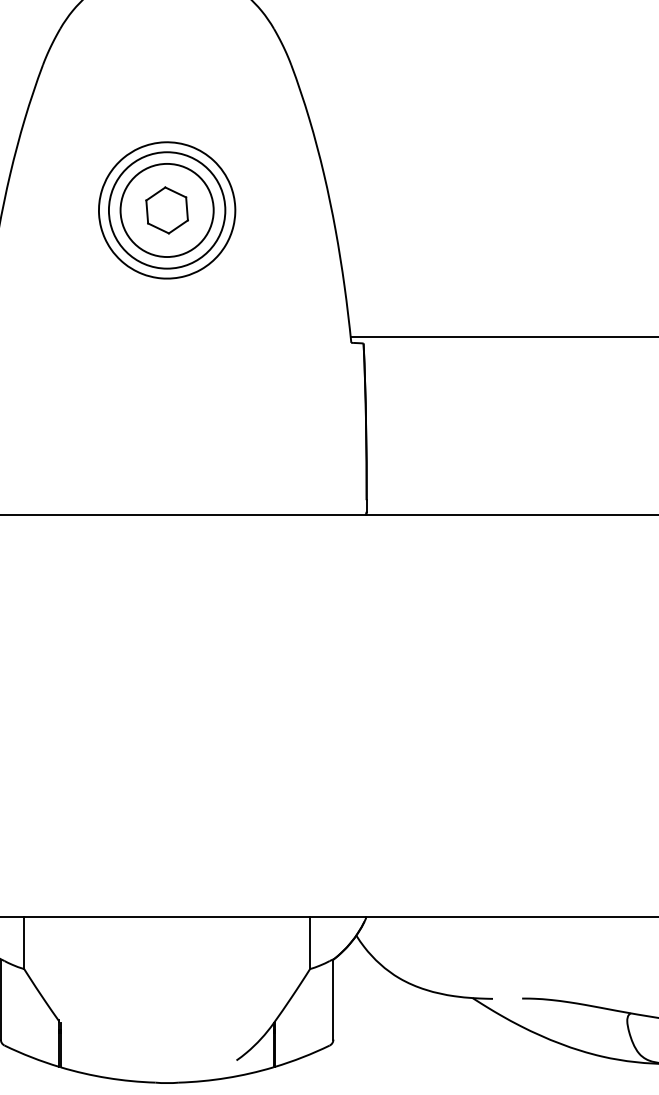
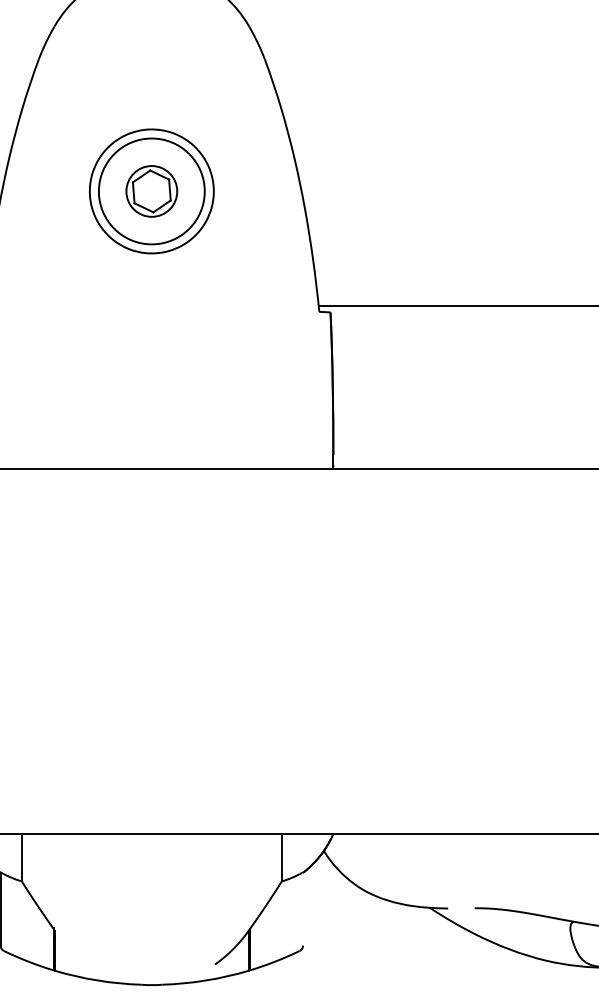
circle: (166, 210) -> (151, 191), size x0.6
line: (333, 998) -> (303, 908), removed

